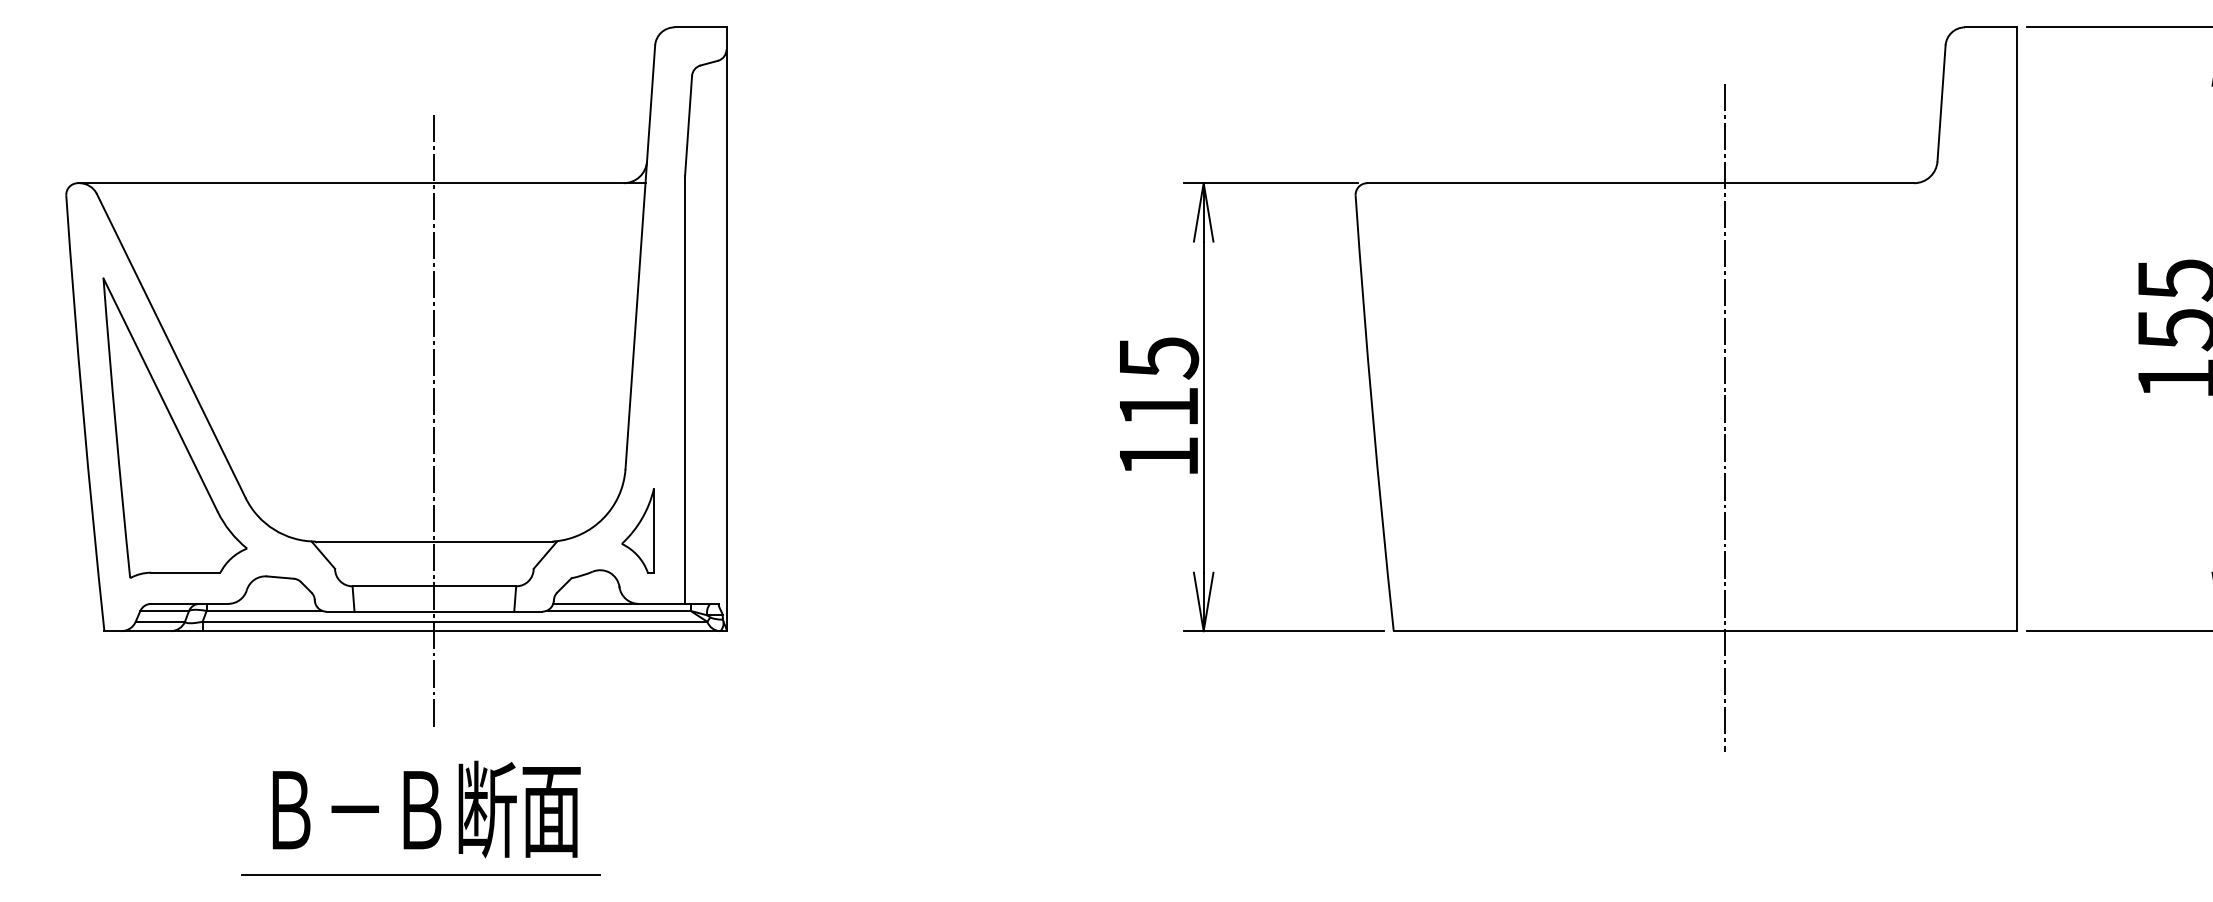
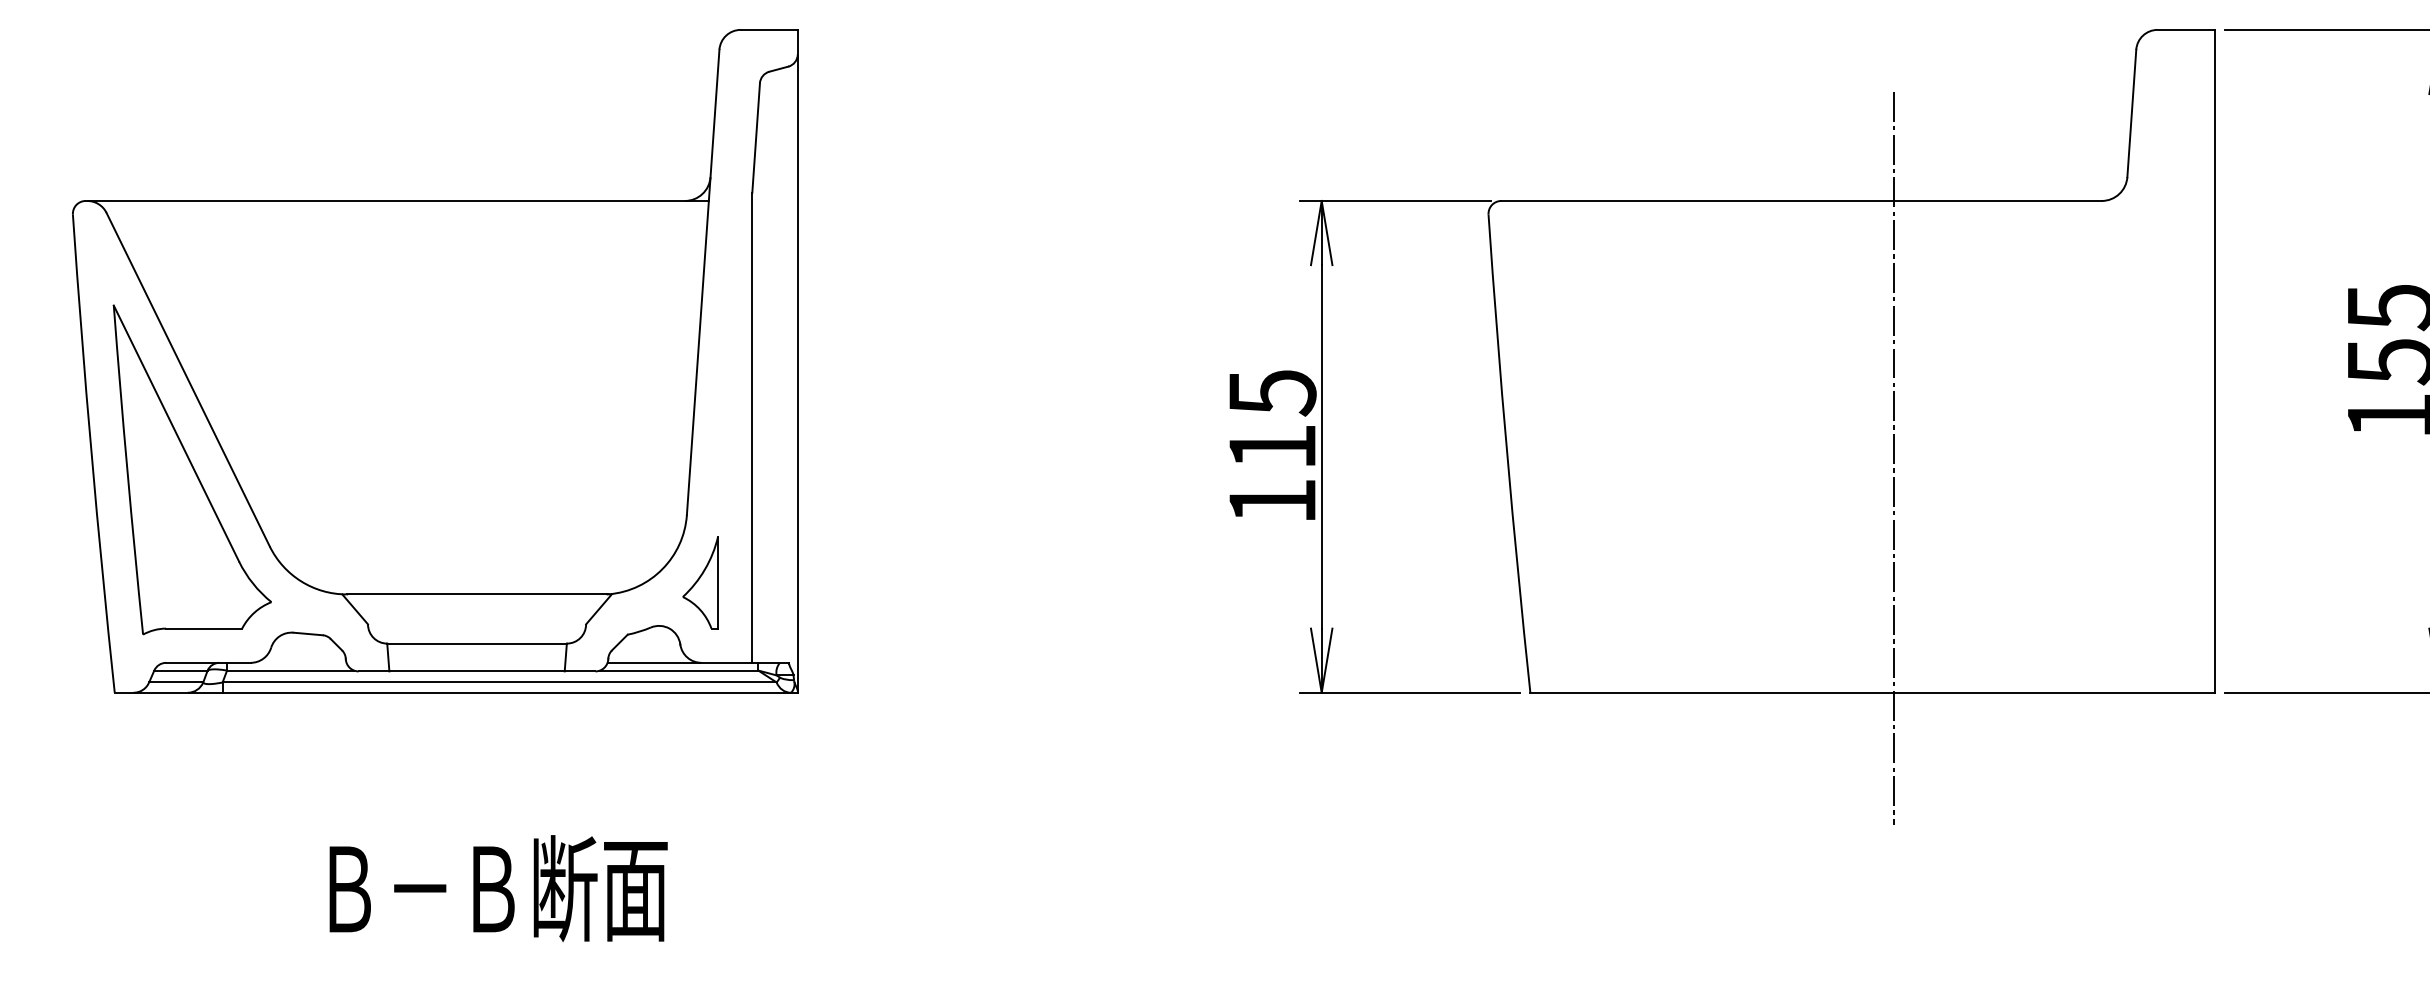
line: (434, 419) -> (477, 460), removed
text: (426, 809) -> (498, 888), moved
line: (420, 874) -> (461, 959), removed

